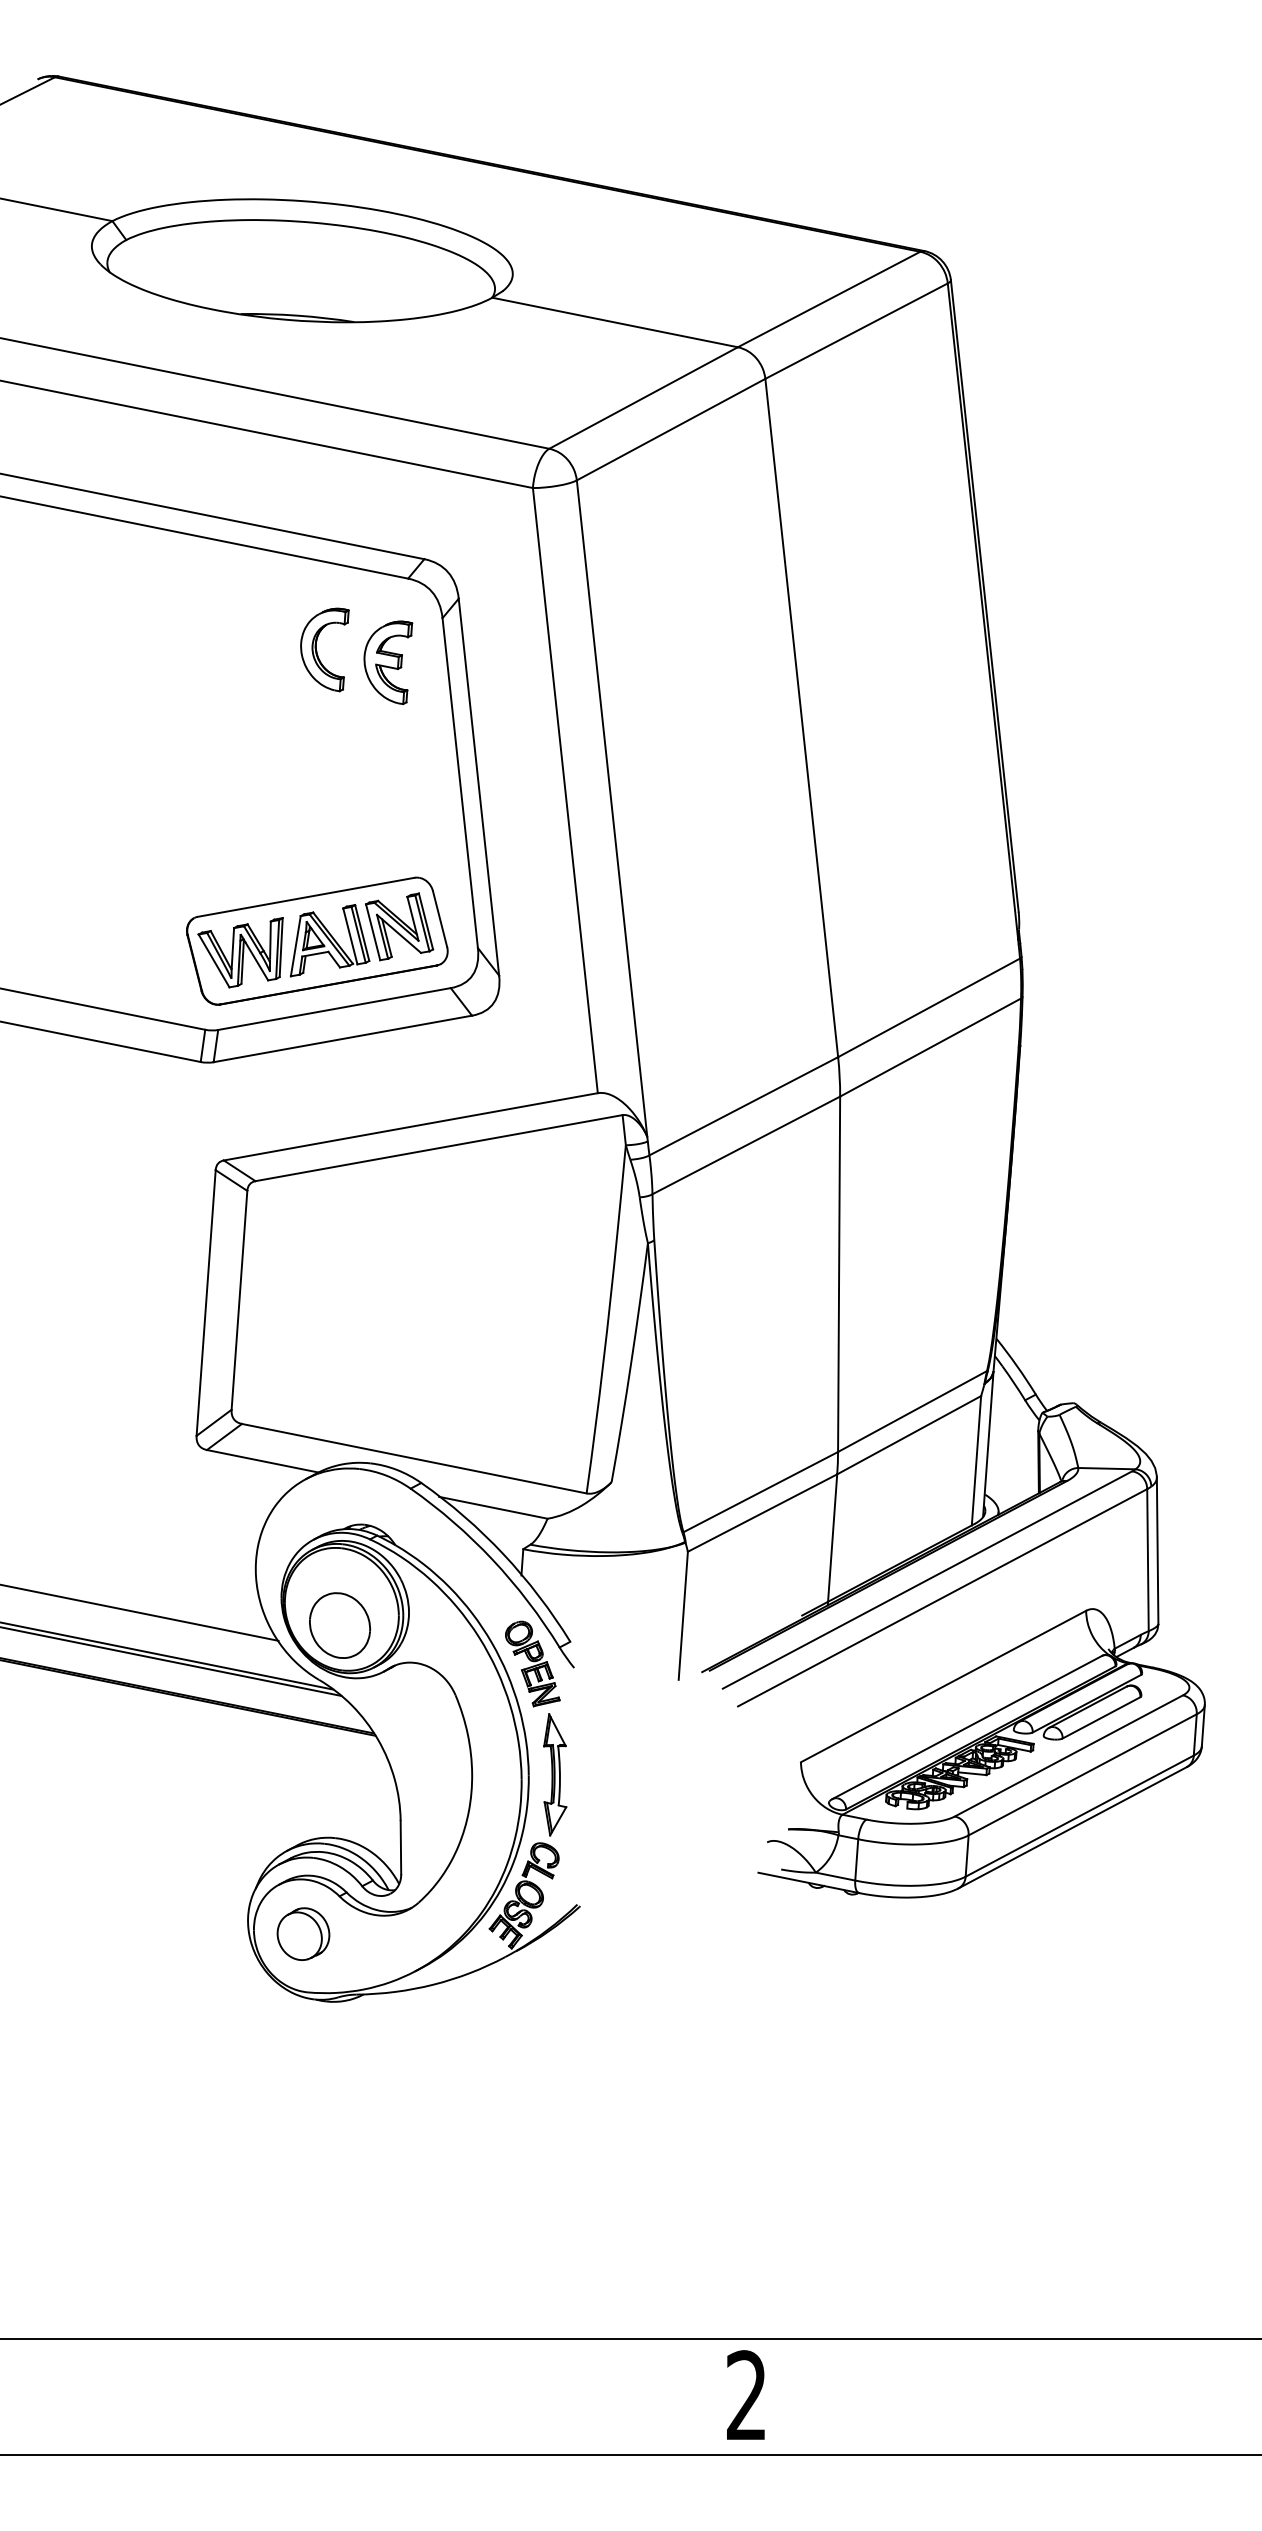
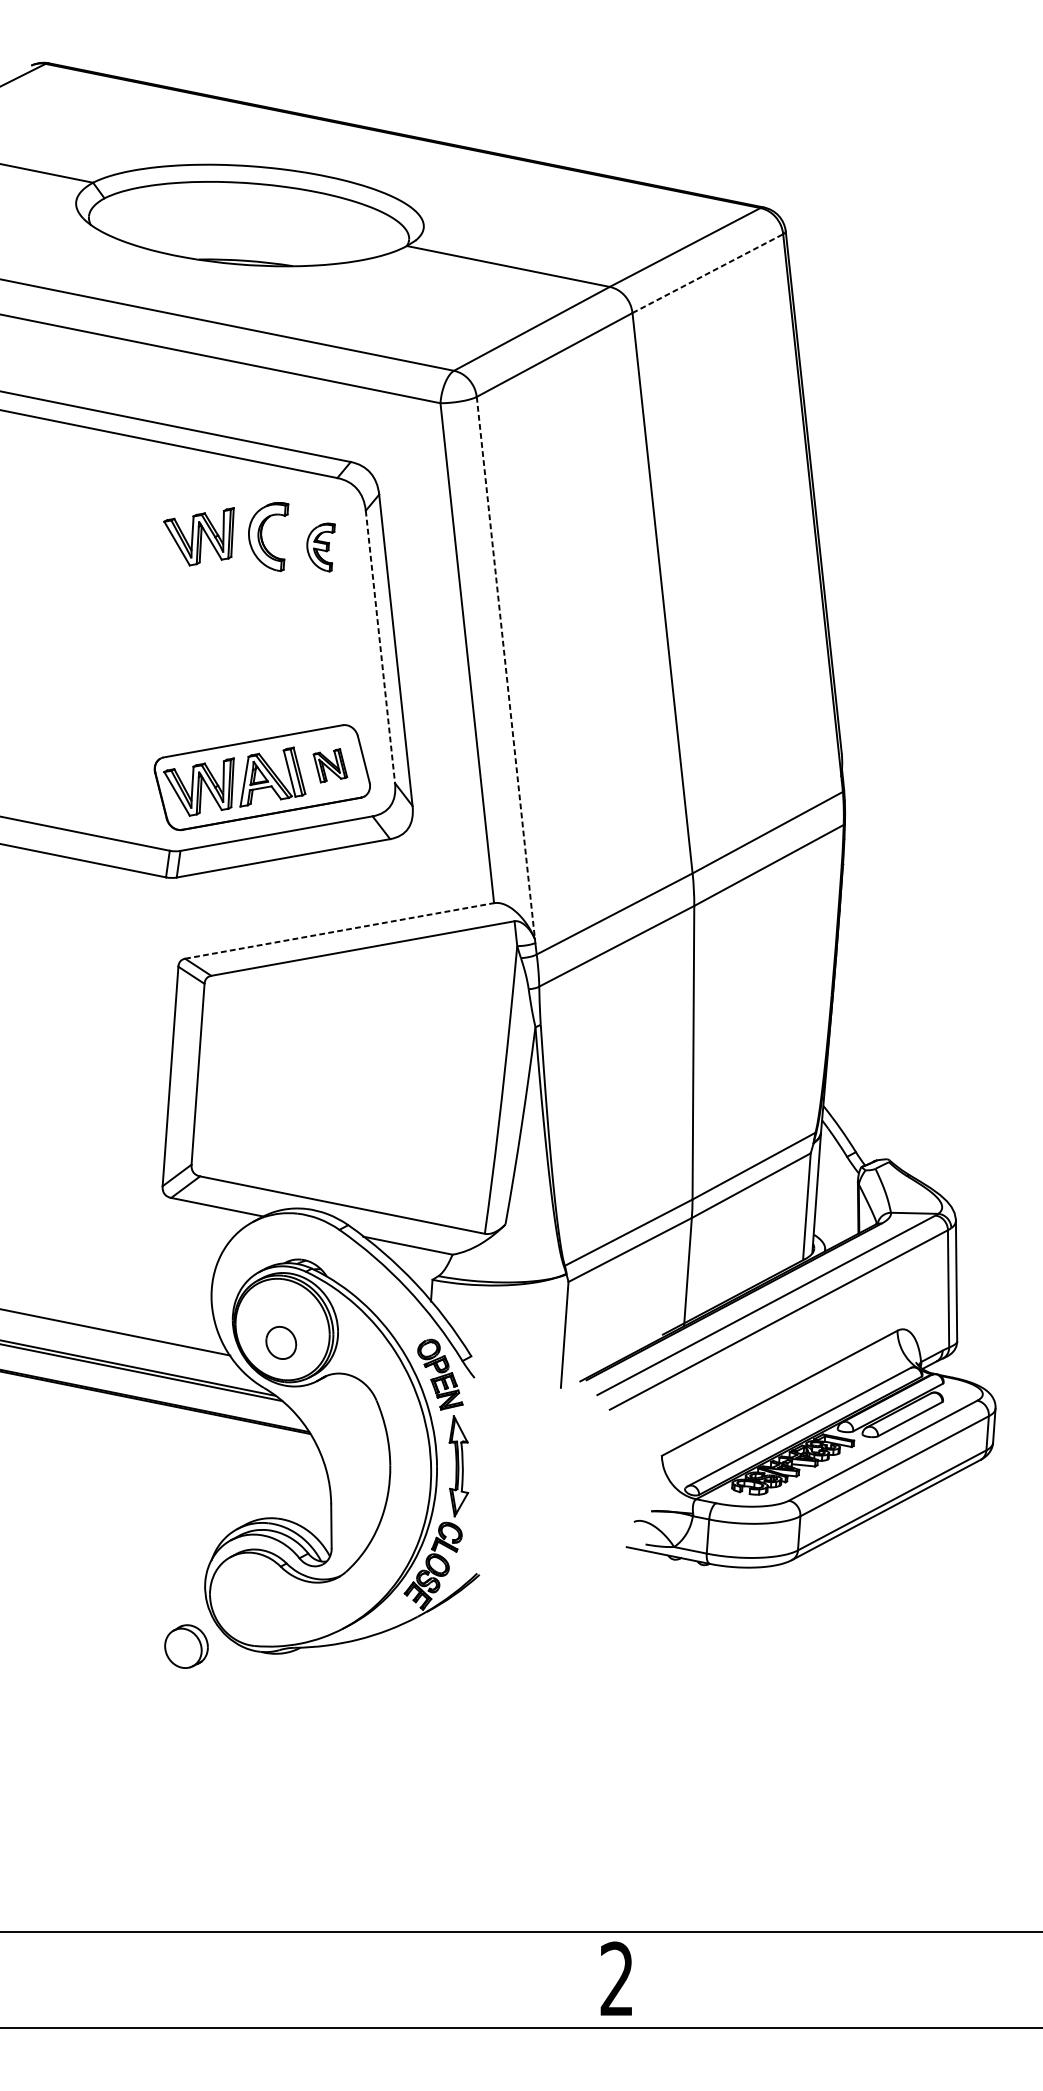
line: (856, 331) -> (707, 273), solid -> dashed
part: (240, 649) -> (198, 536), added
part: (388, 662) -> (321, 547), size x0.7
line: (460, 783) -> (380, 647), solid -> dashed
line: (612, 809) -> (506, 668), solid -> dashed
part: (399, 926) -> (330, 765), size x0.6
line: (410, 1126) -> (339, 930), solid -> dashed
part: (340, 1625) -> (281, 1342), size x0.6
part: (303, 1933) -> (186, 1646), moved

